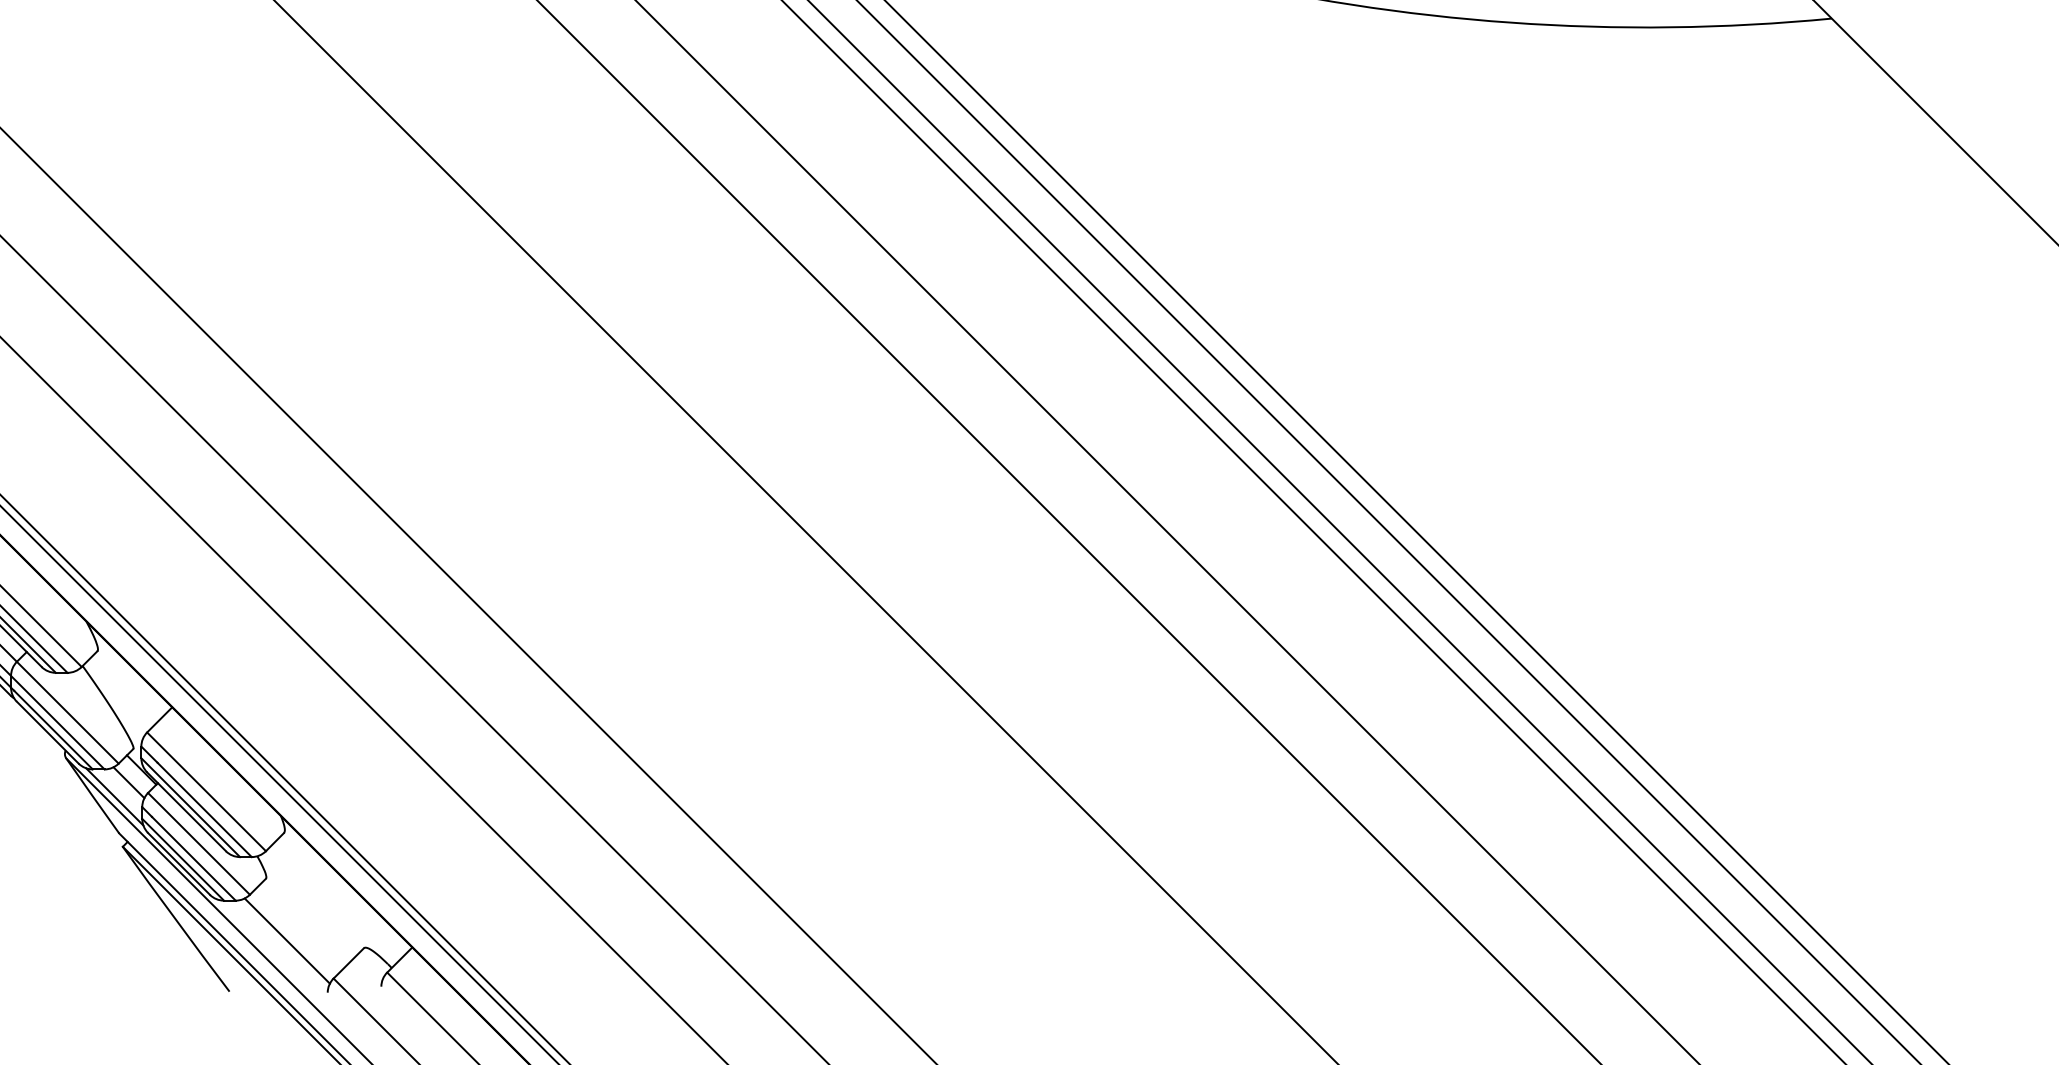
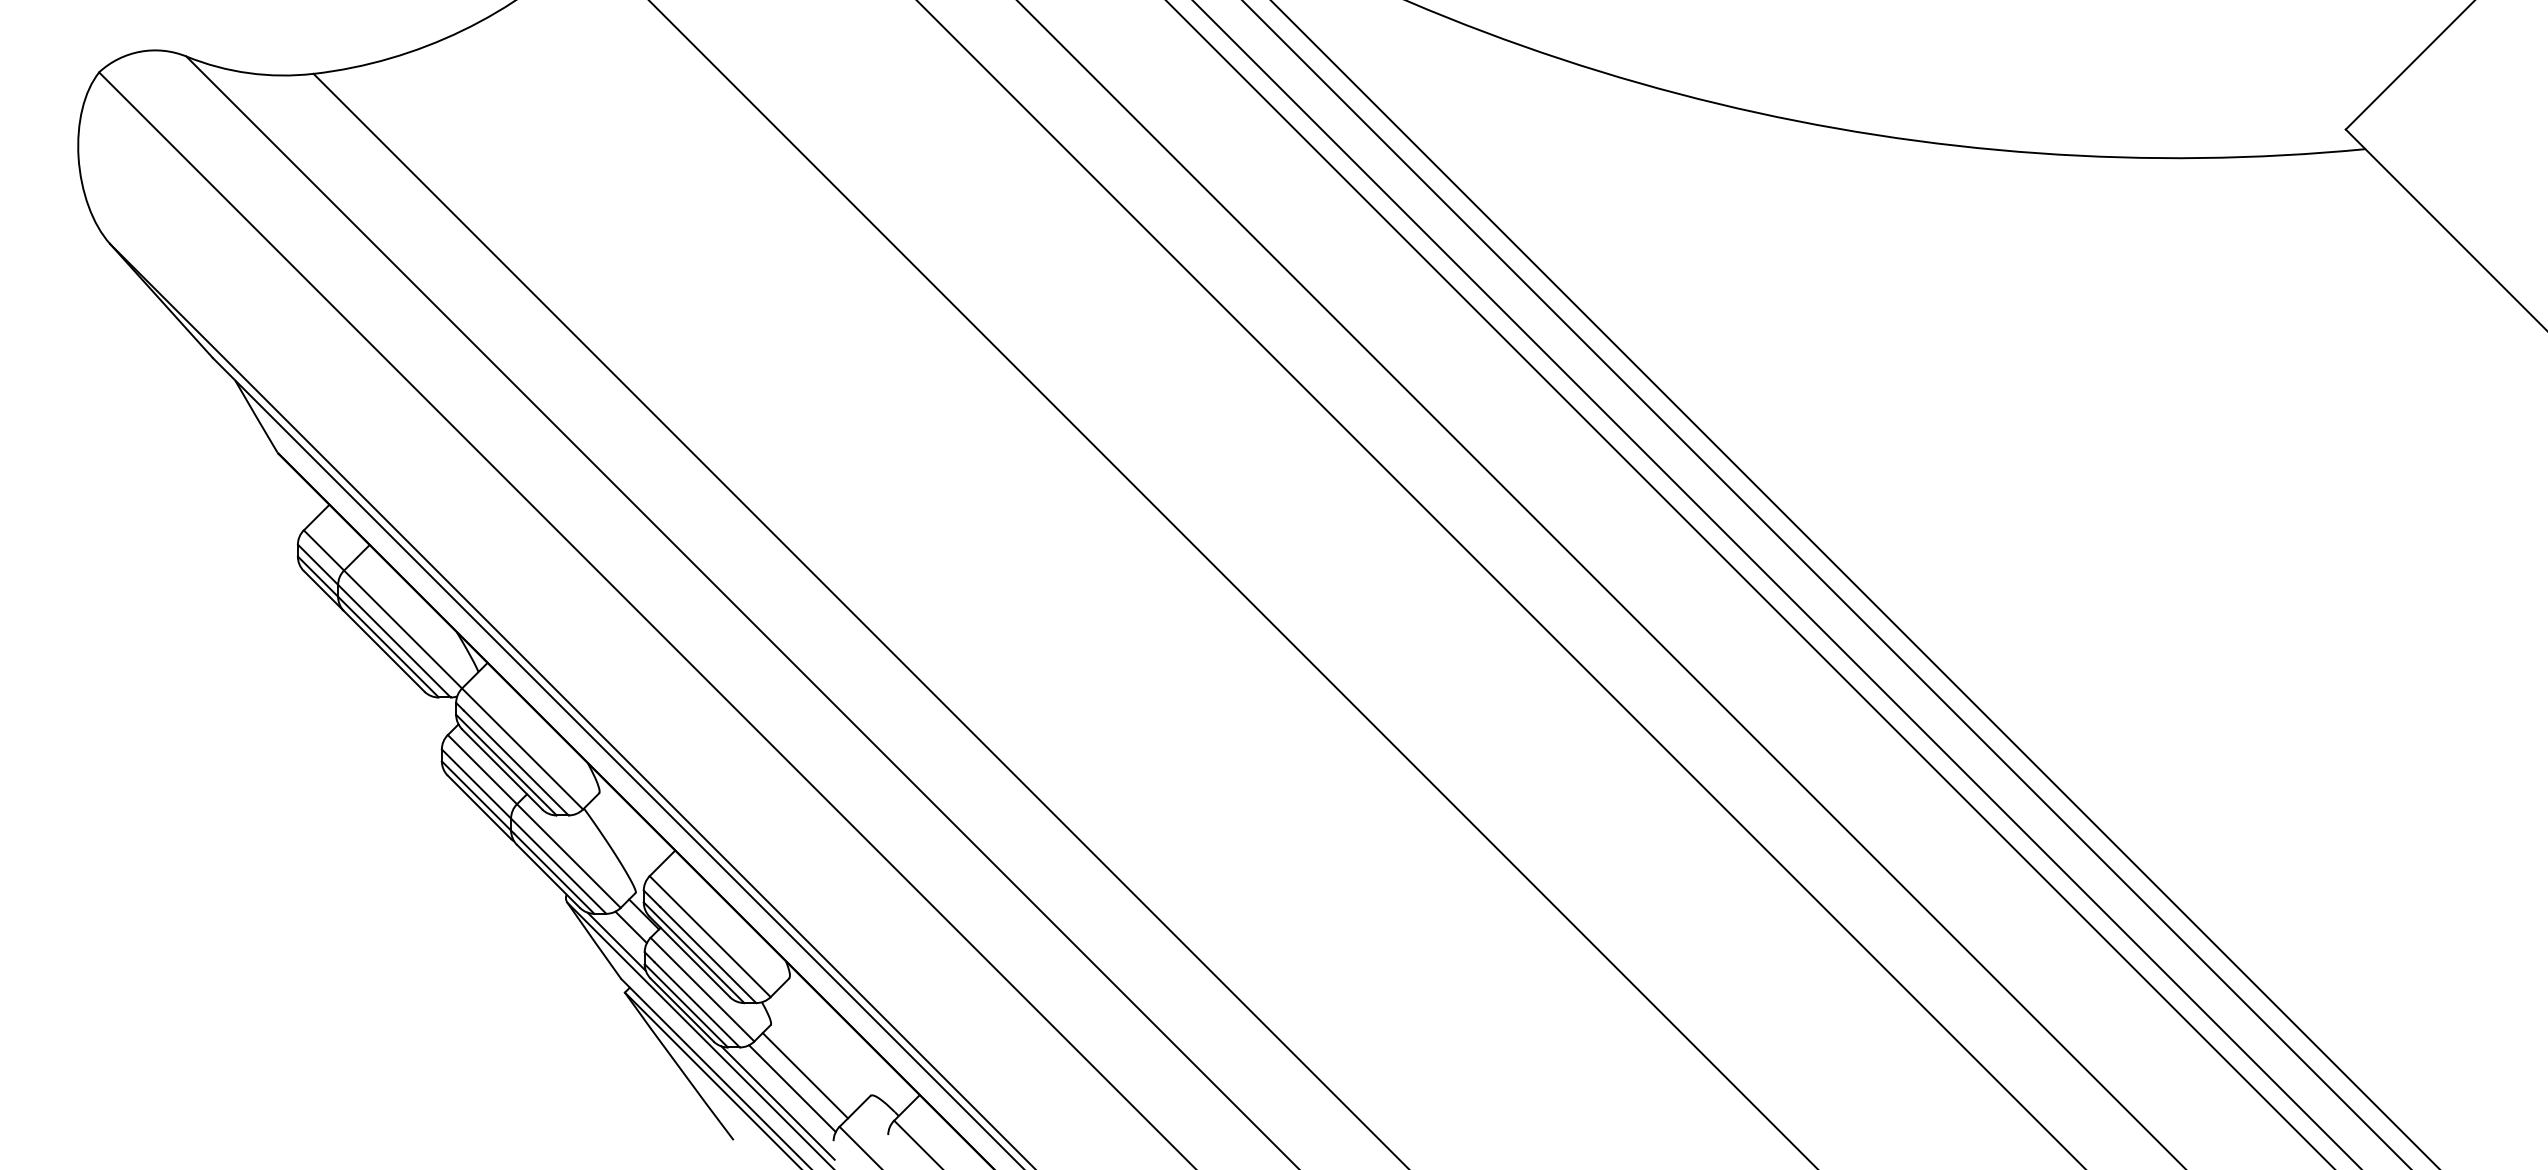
line: (300, 928) -> (805, 1075), added
line: (272, 954) -> (777, 1102), added

